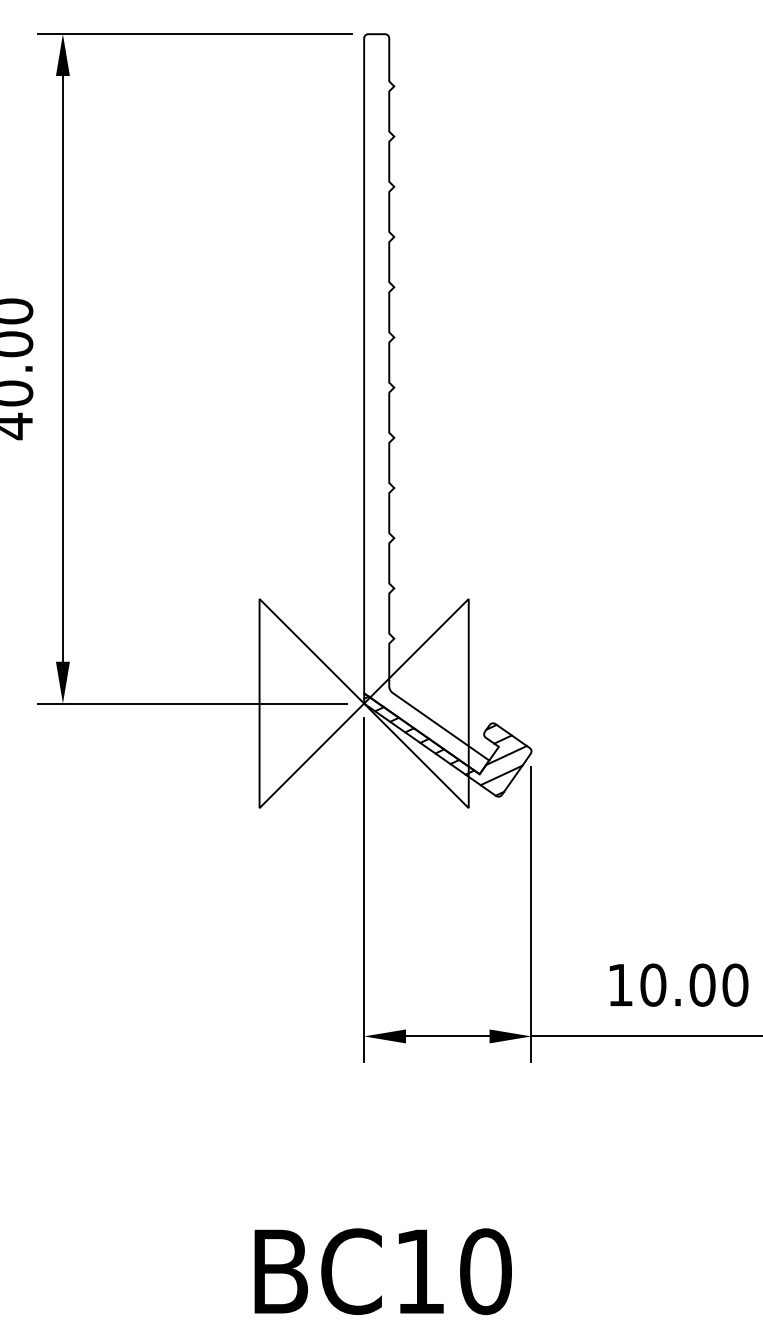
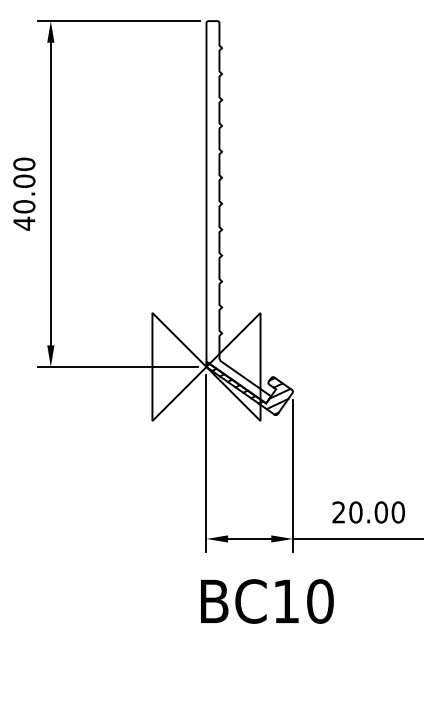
text: (619, 985) -> (338, 512), 10.00 -> 20.00
text: (383, 1271) -> (267, 601), moved

